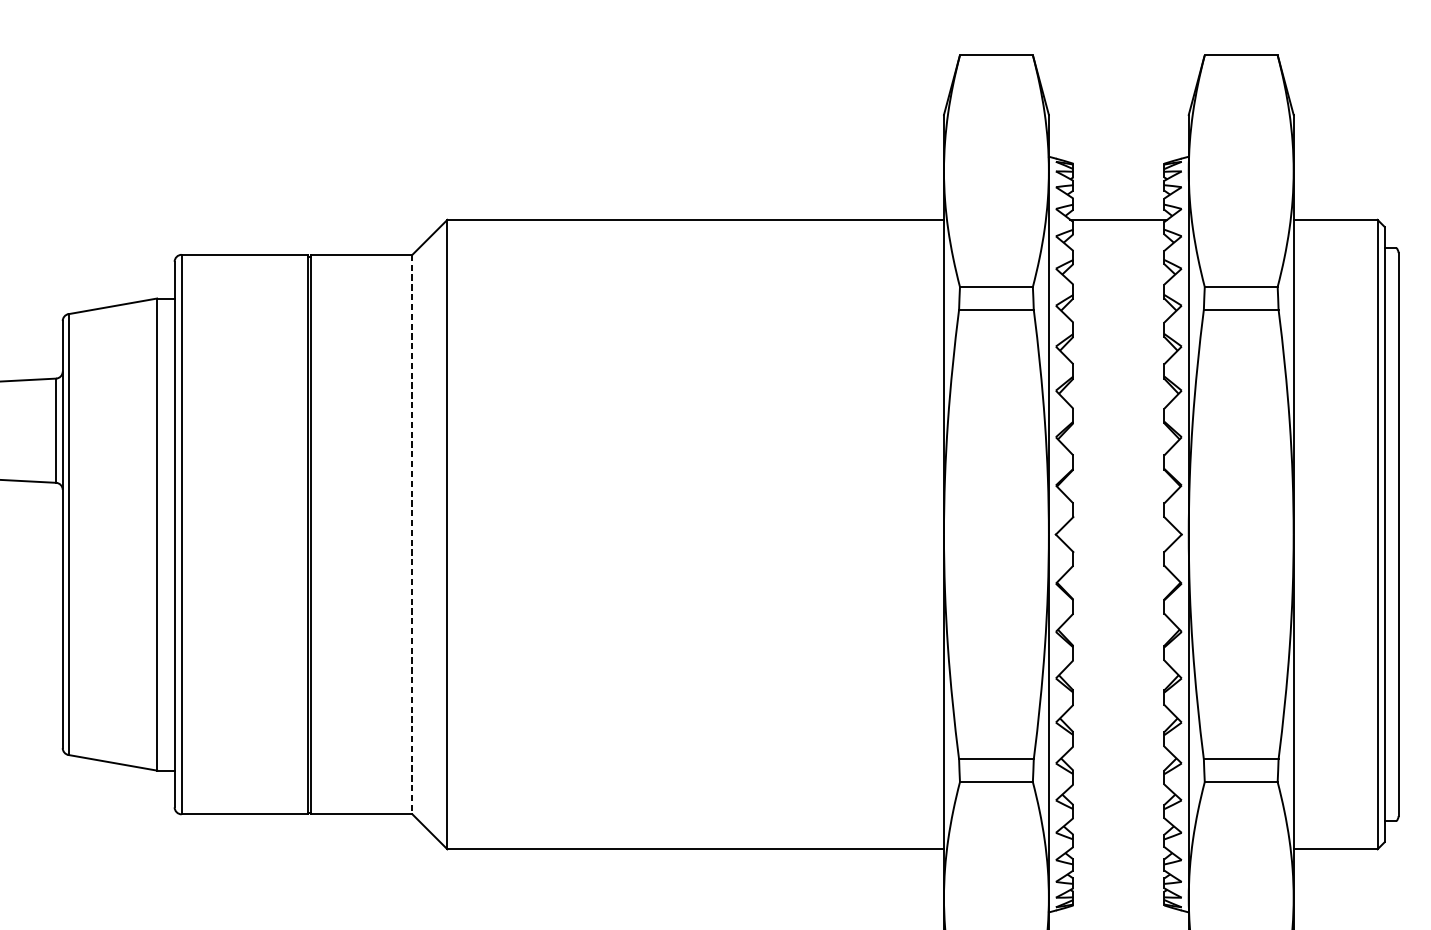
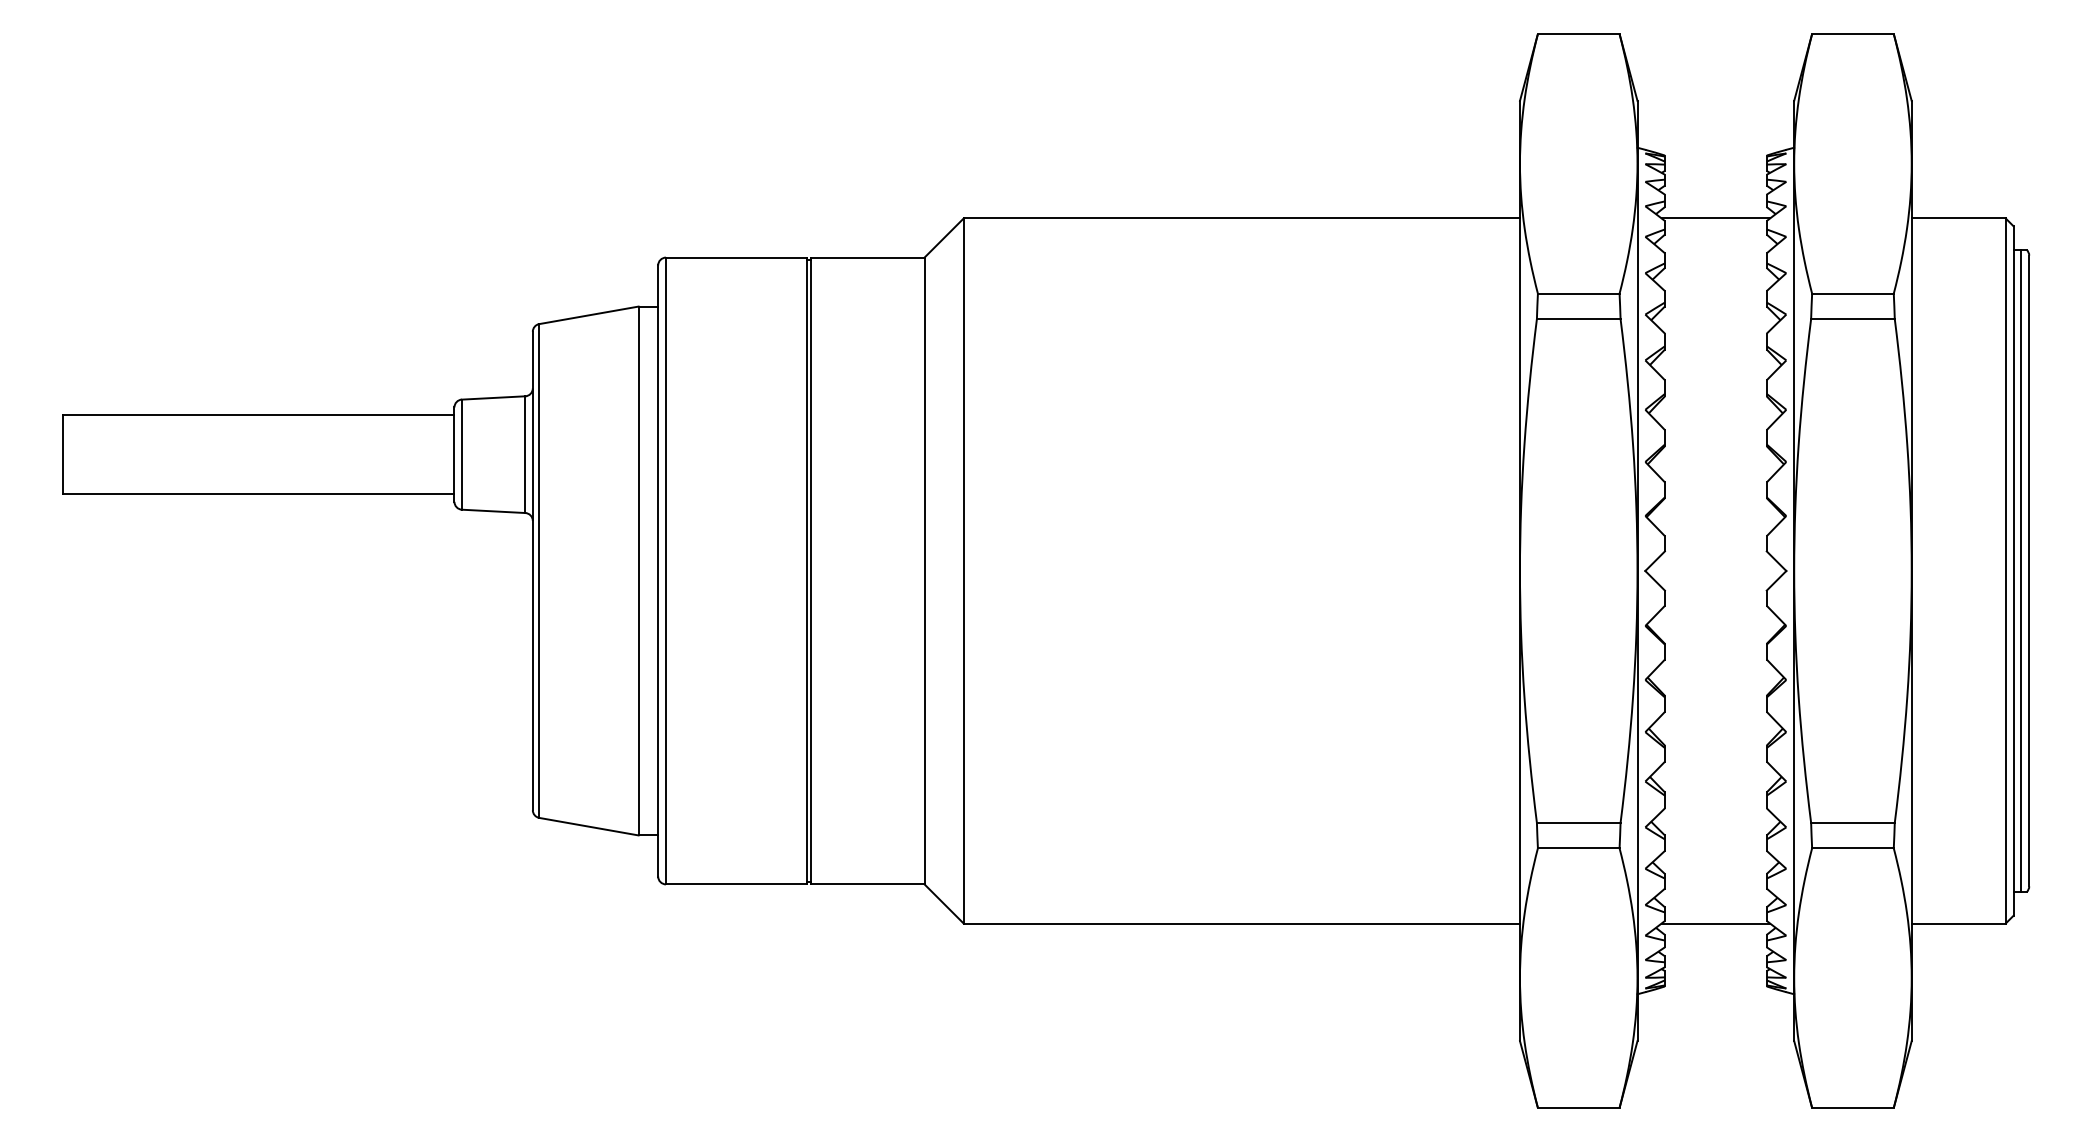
line: (1391, 534) -> (2021, 570), added
line: (412, 535) -> (924, 571), dashed -> solid
line: (1118, 849) -> (1715, 923), added

